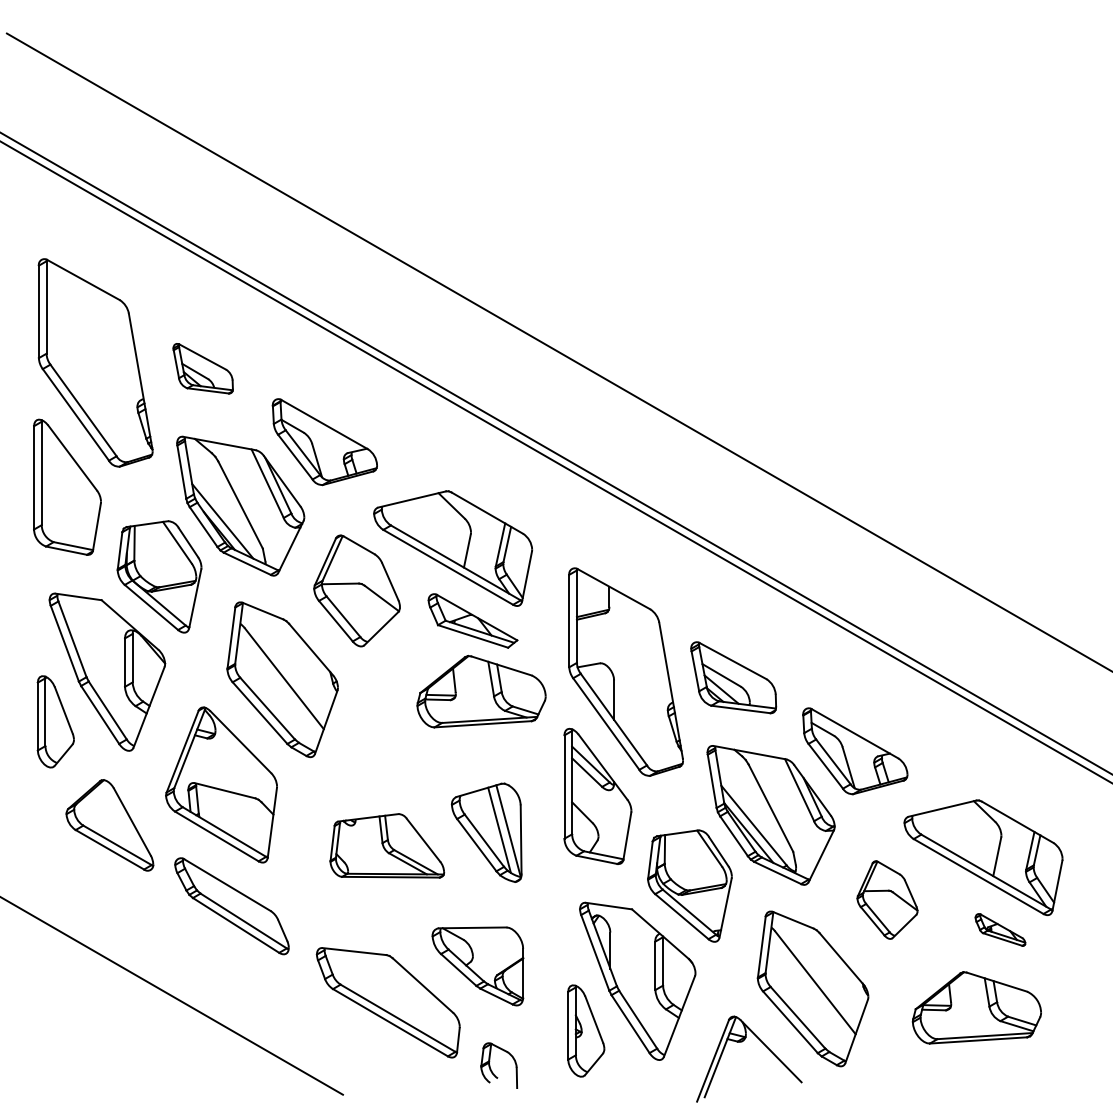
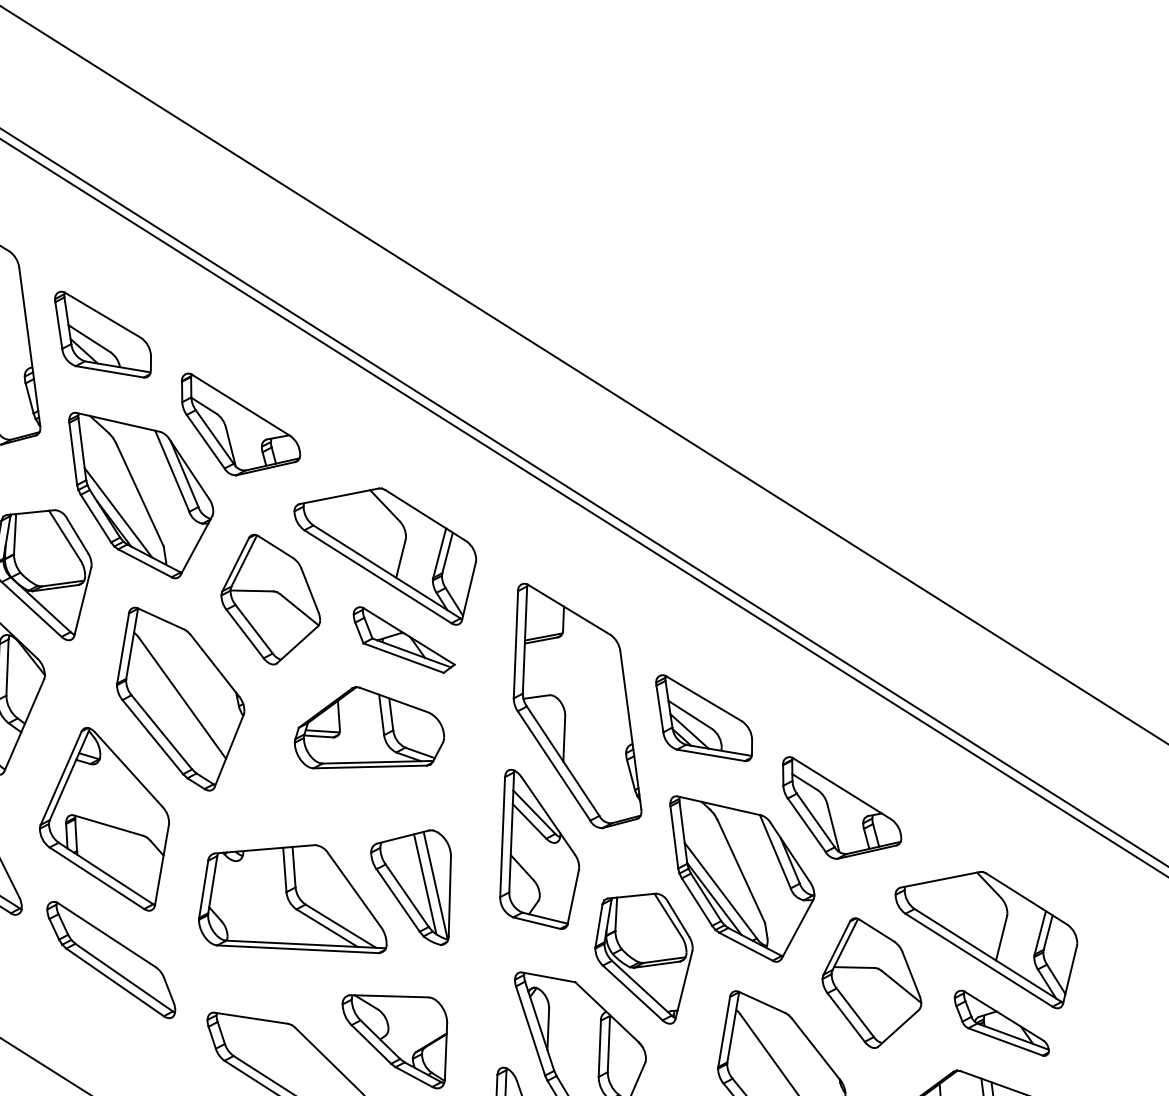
part: (202, 368) -> (102, 334), size x1.43
part: (481, 691) -> (369, 728), moved
part: (387, 845) -> (294, 896), size x1.43
part: (887, 899) -> (872, 982), size x1.43
part: (1000, 929) -> (1001, 1022), size x1.67

